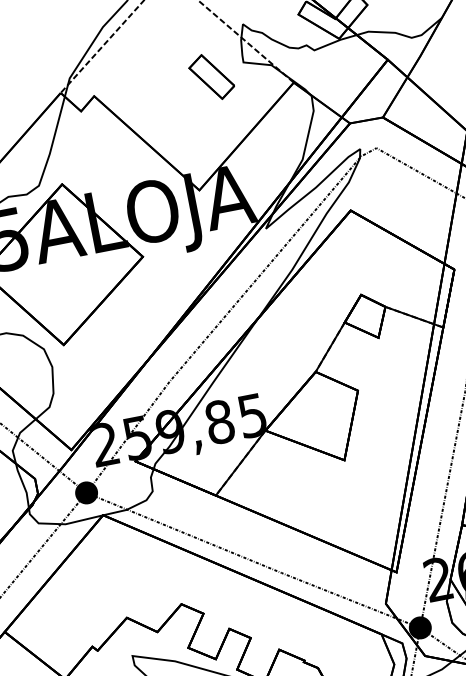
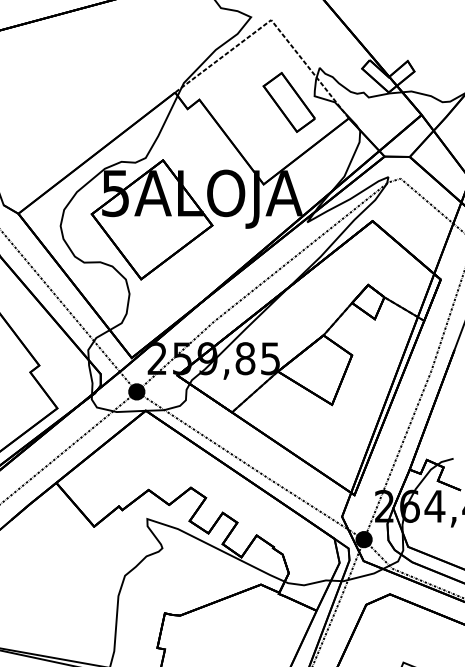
part: (211, 77) -> (288, 102), size x1.67

